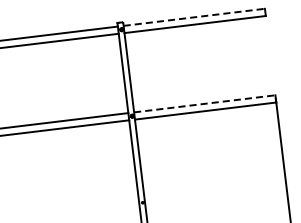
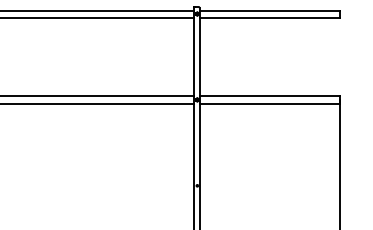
line: (195, 17) -> (270, 10), dashed -> solid
line: (205, 103) -> (270, 96), dashed -> solid

